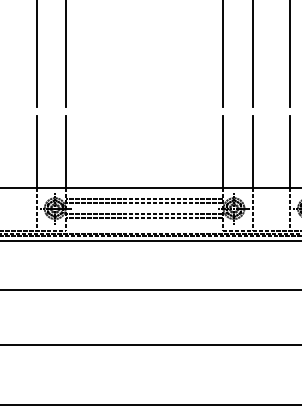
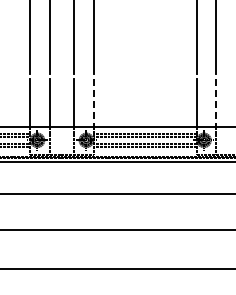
line: (65, 151) -> (93, 102), solid -> dashed
line: (253, 151) -> (216, 102), solid -> dashed

